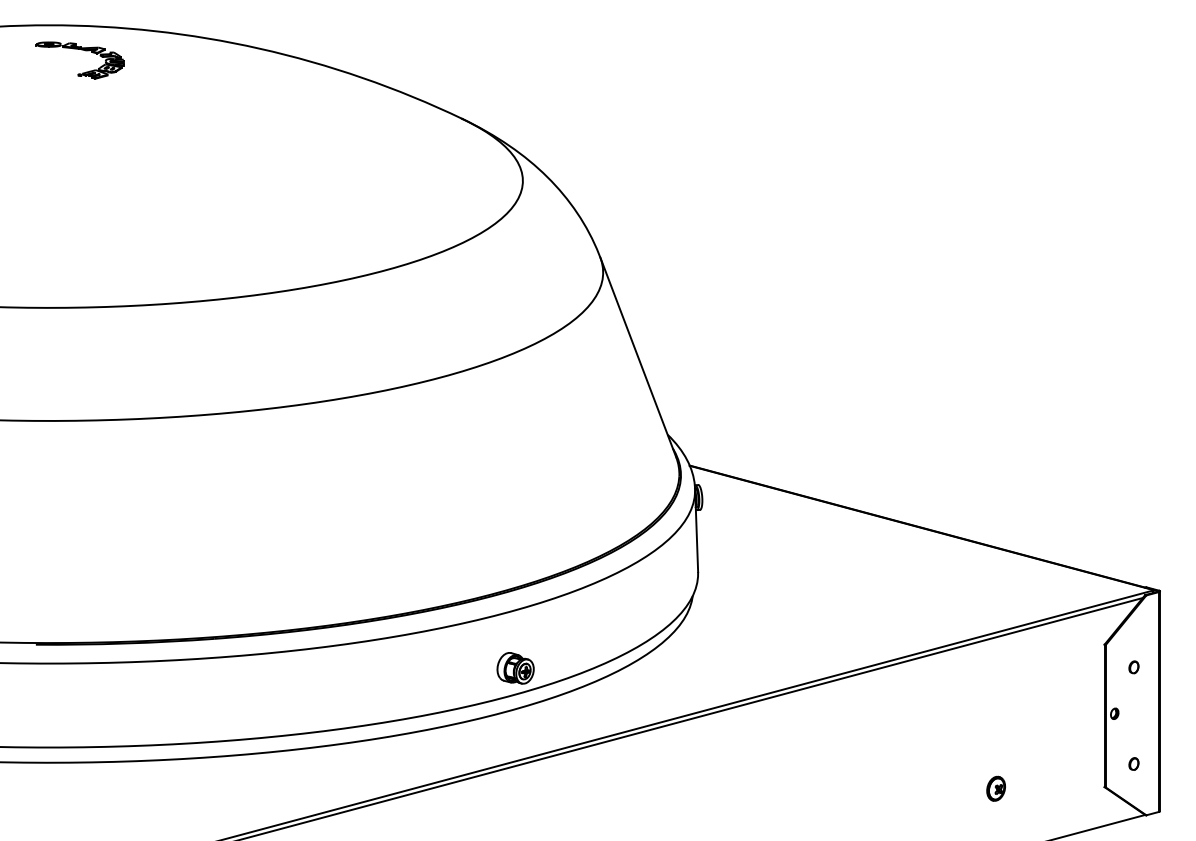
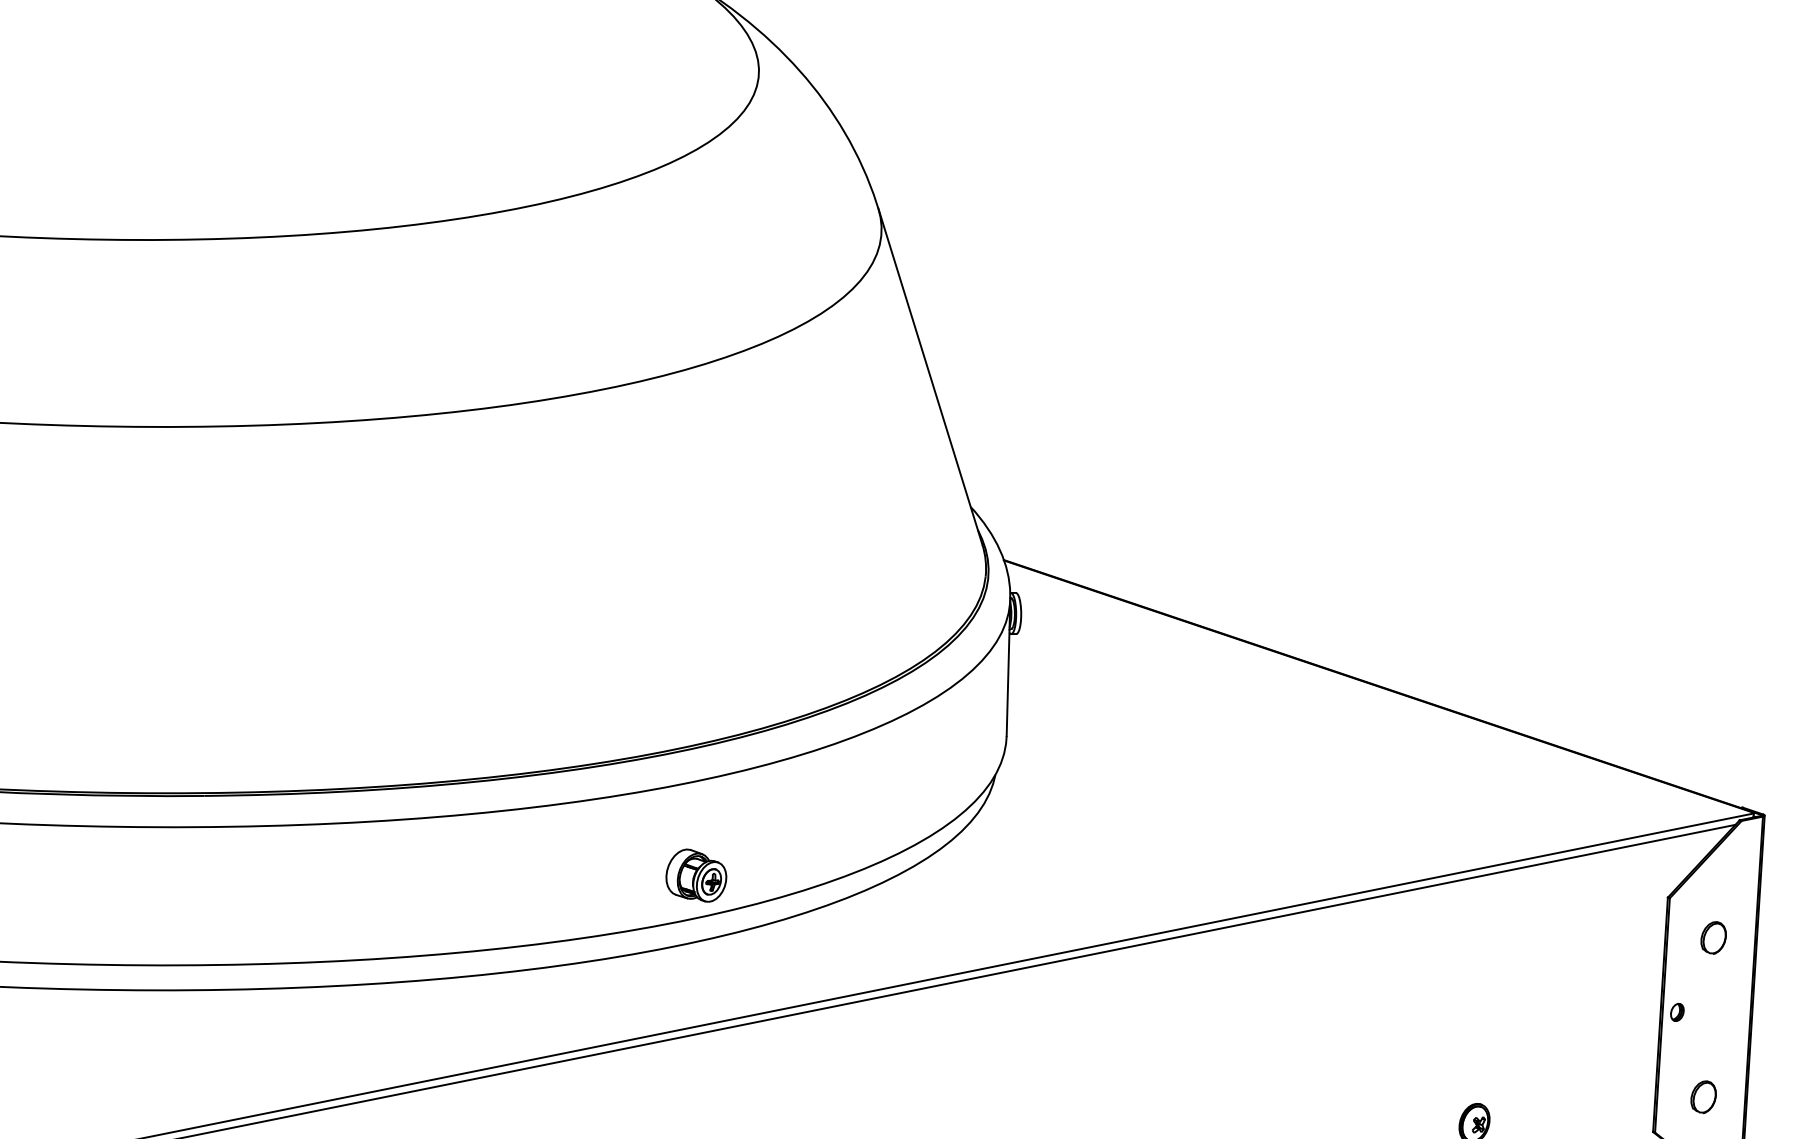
part: (1133, 667) -> (1713, 938), size x1.6
part: (1133, 763) -> (1703, 1096), size x1.6

